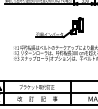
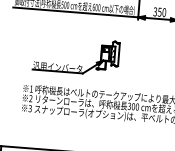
part: (59, 27) -> (76, 55), moved

